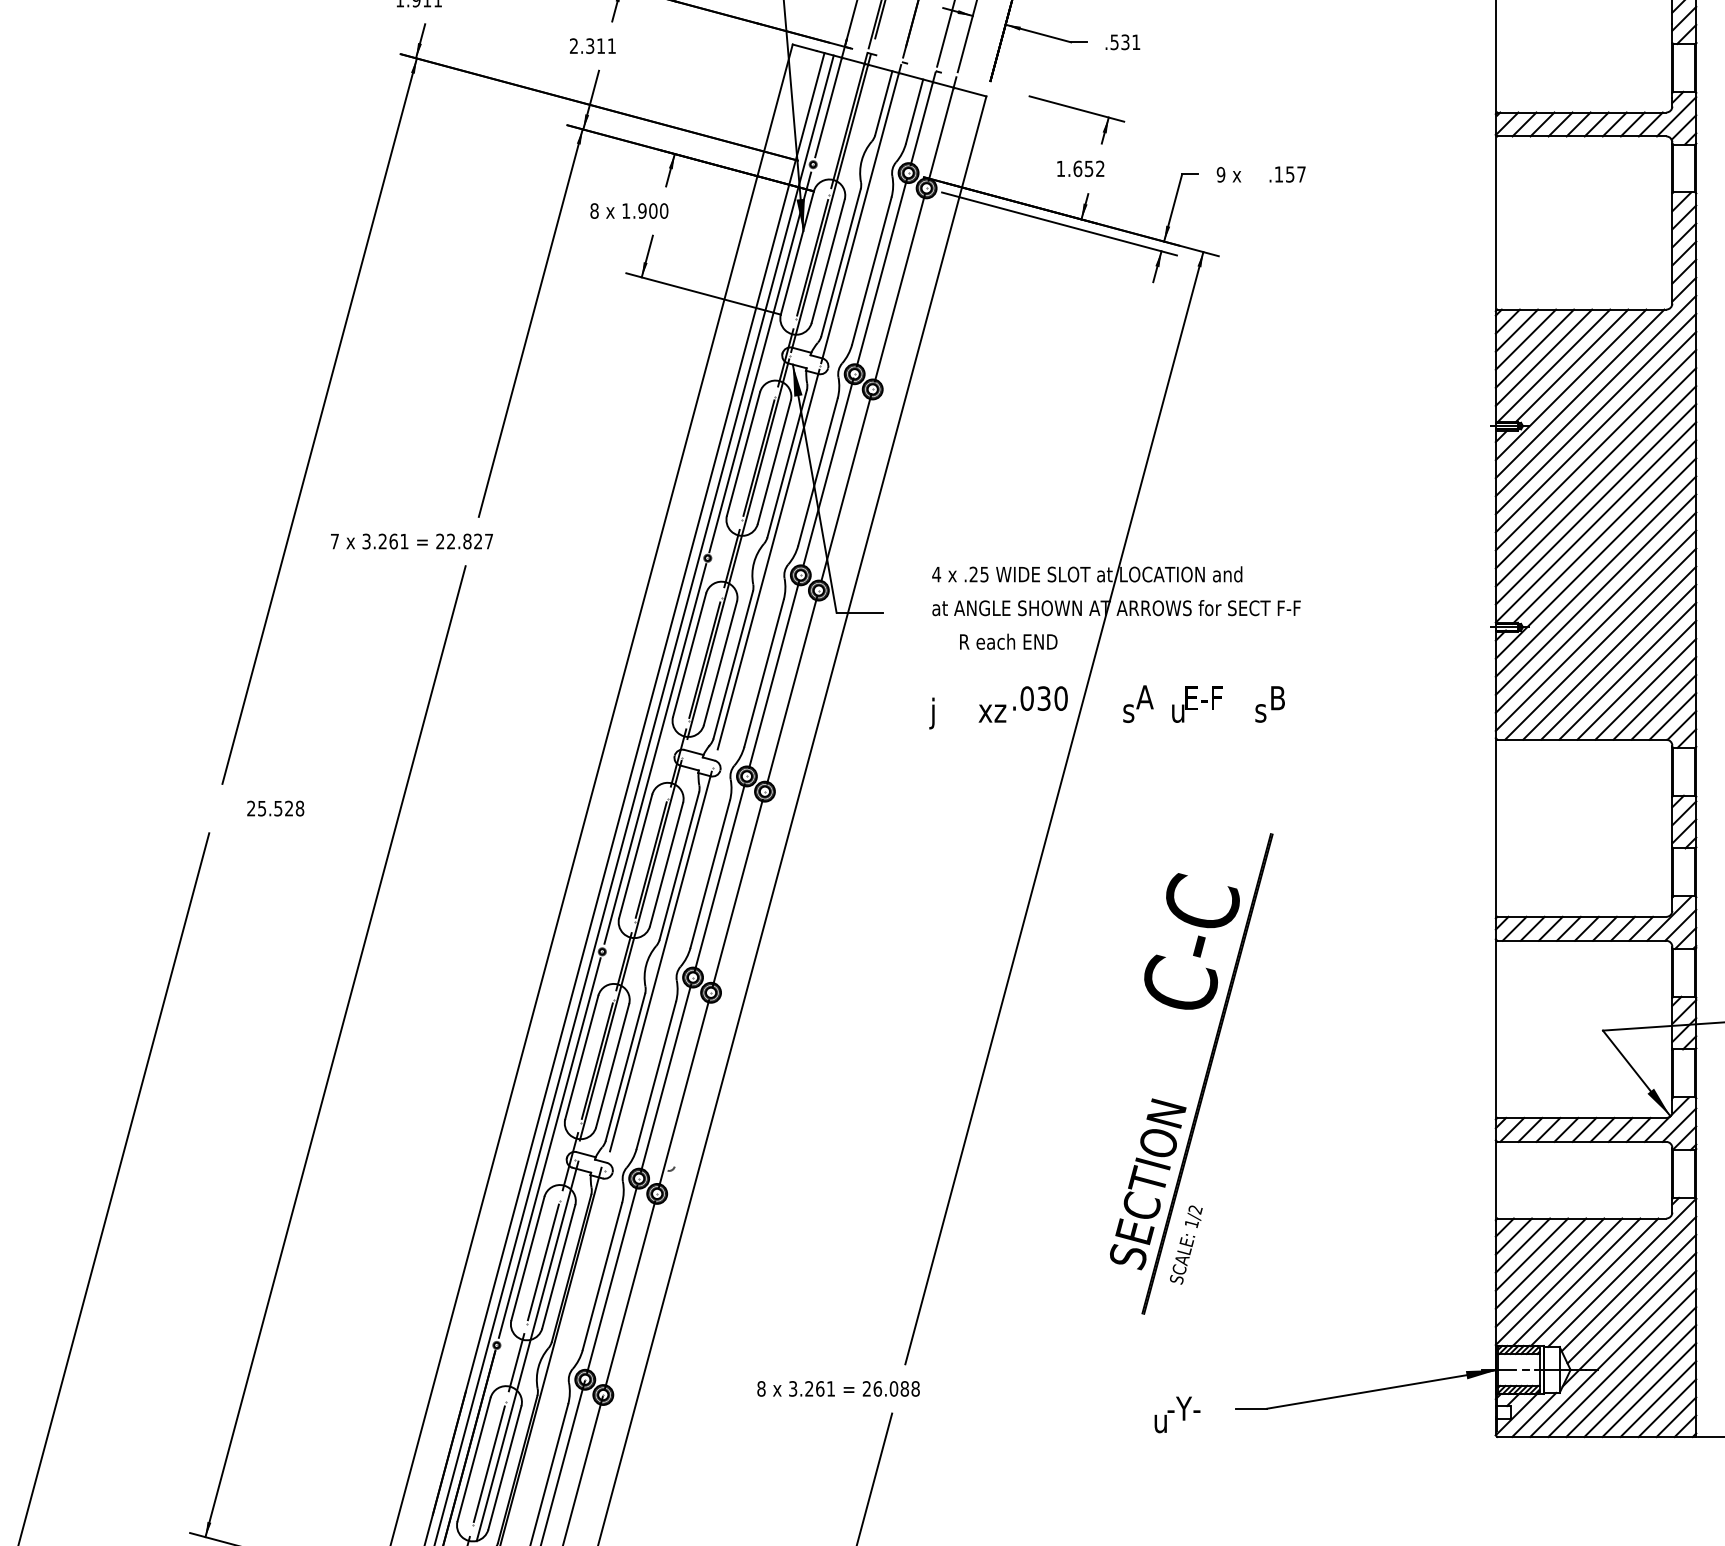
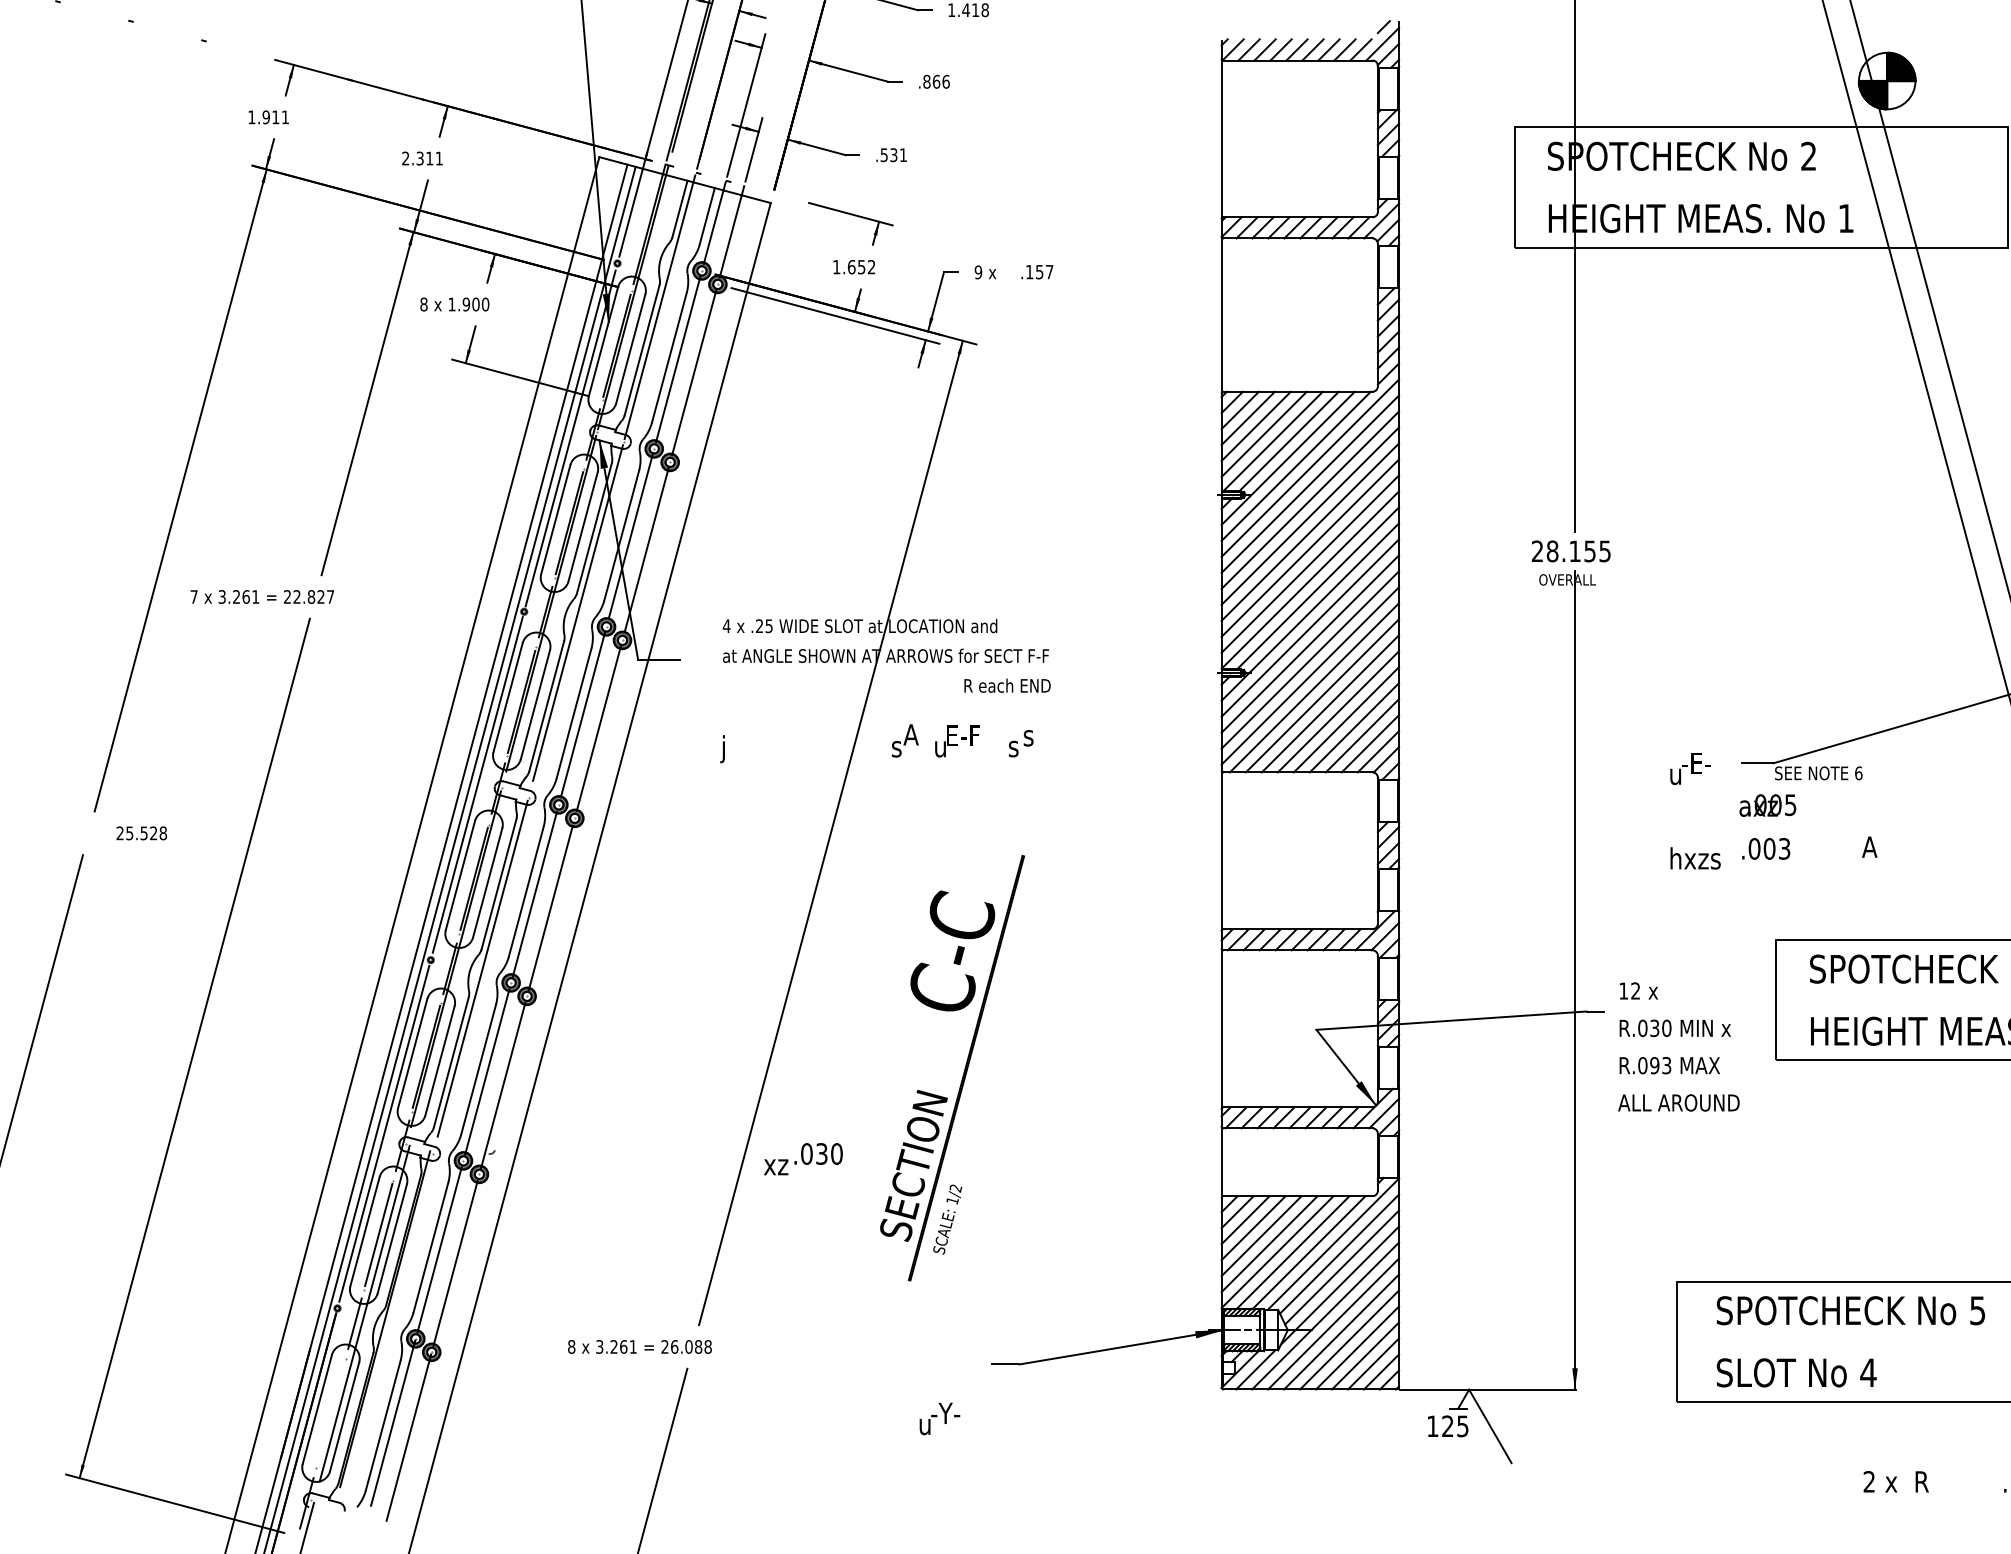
text: (1008, 641) -> (1007, 685), moved
text: (1277, 698) -> (1028, 735), B -> s
text: (1023, 704) -> (803, 1159), moved
text: (1177, 1414) -> (939, 1418), moved
line: (488, 1464) -> (330, 1413), removed

